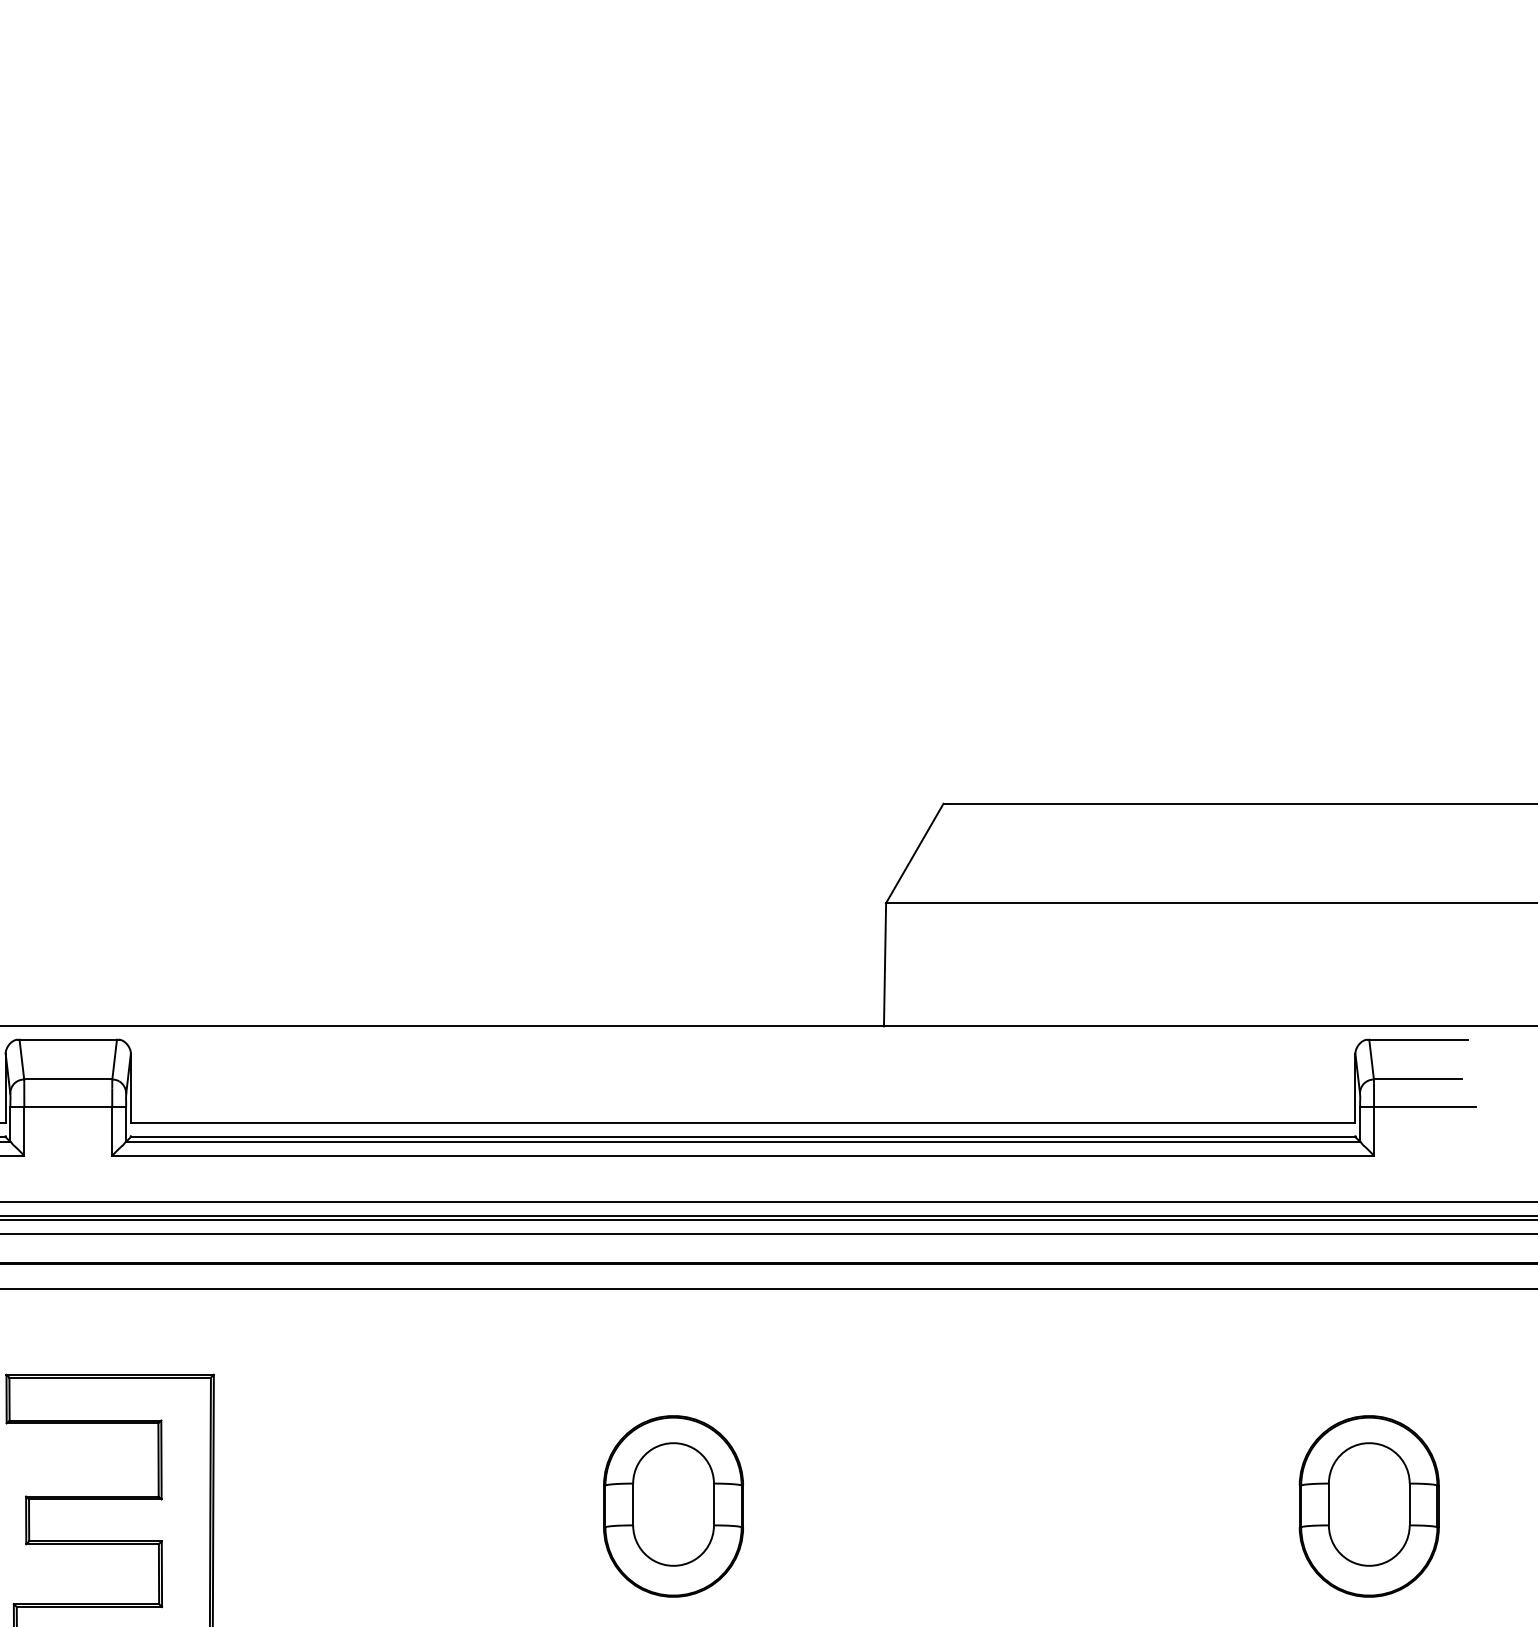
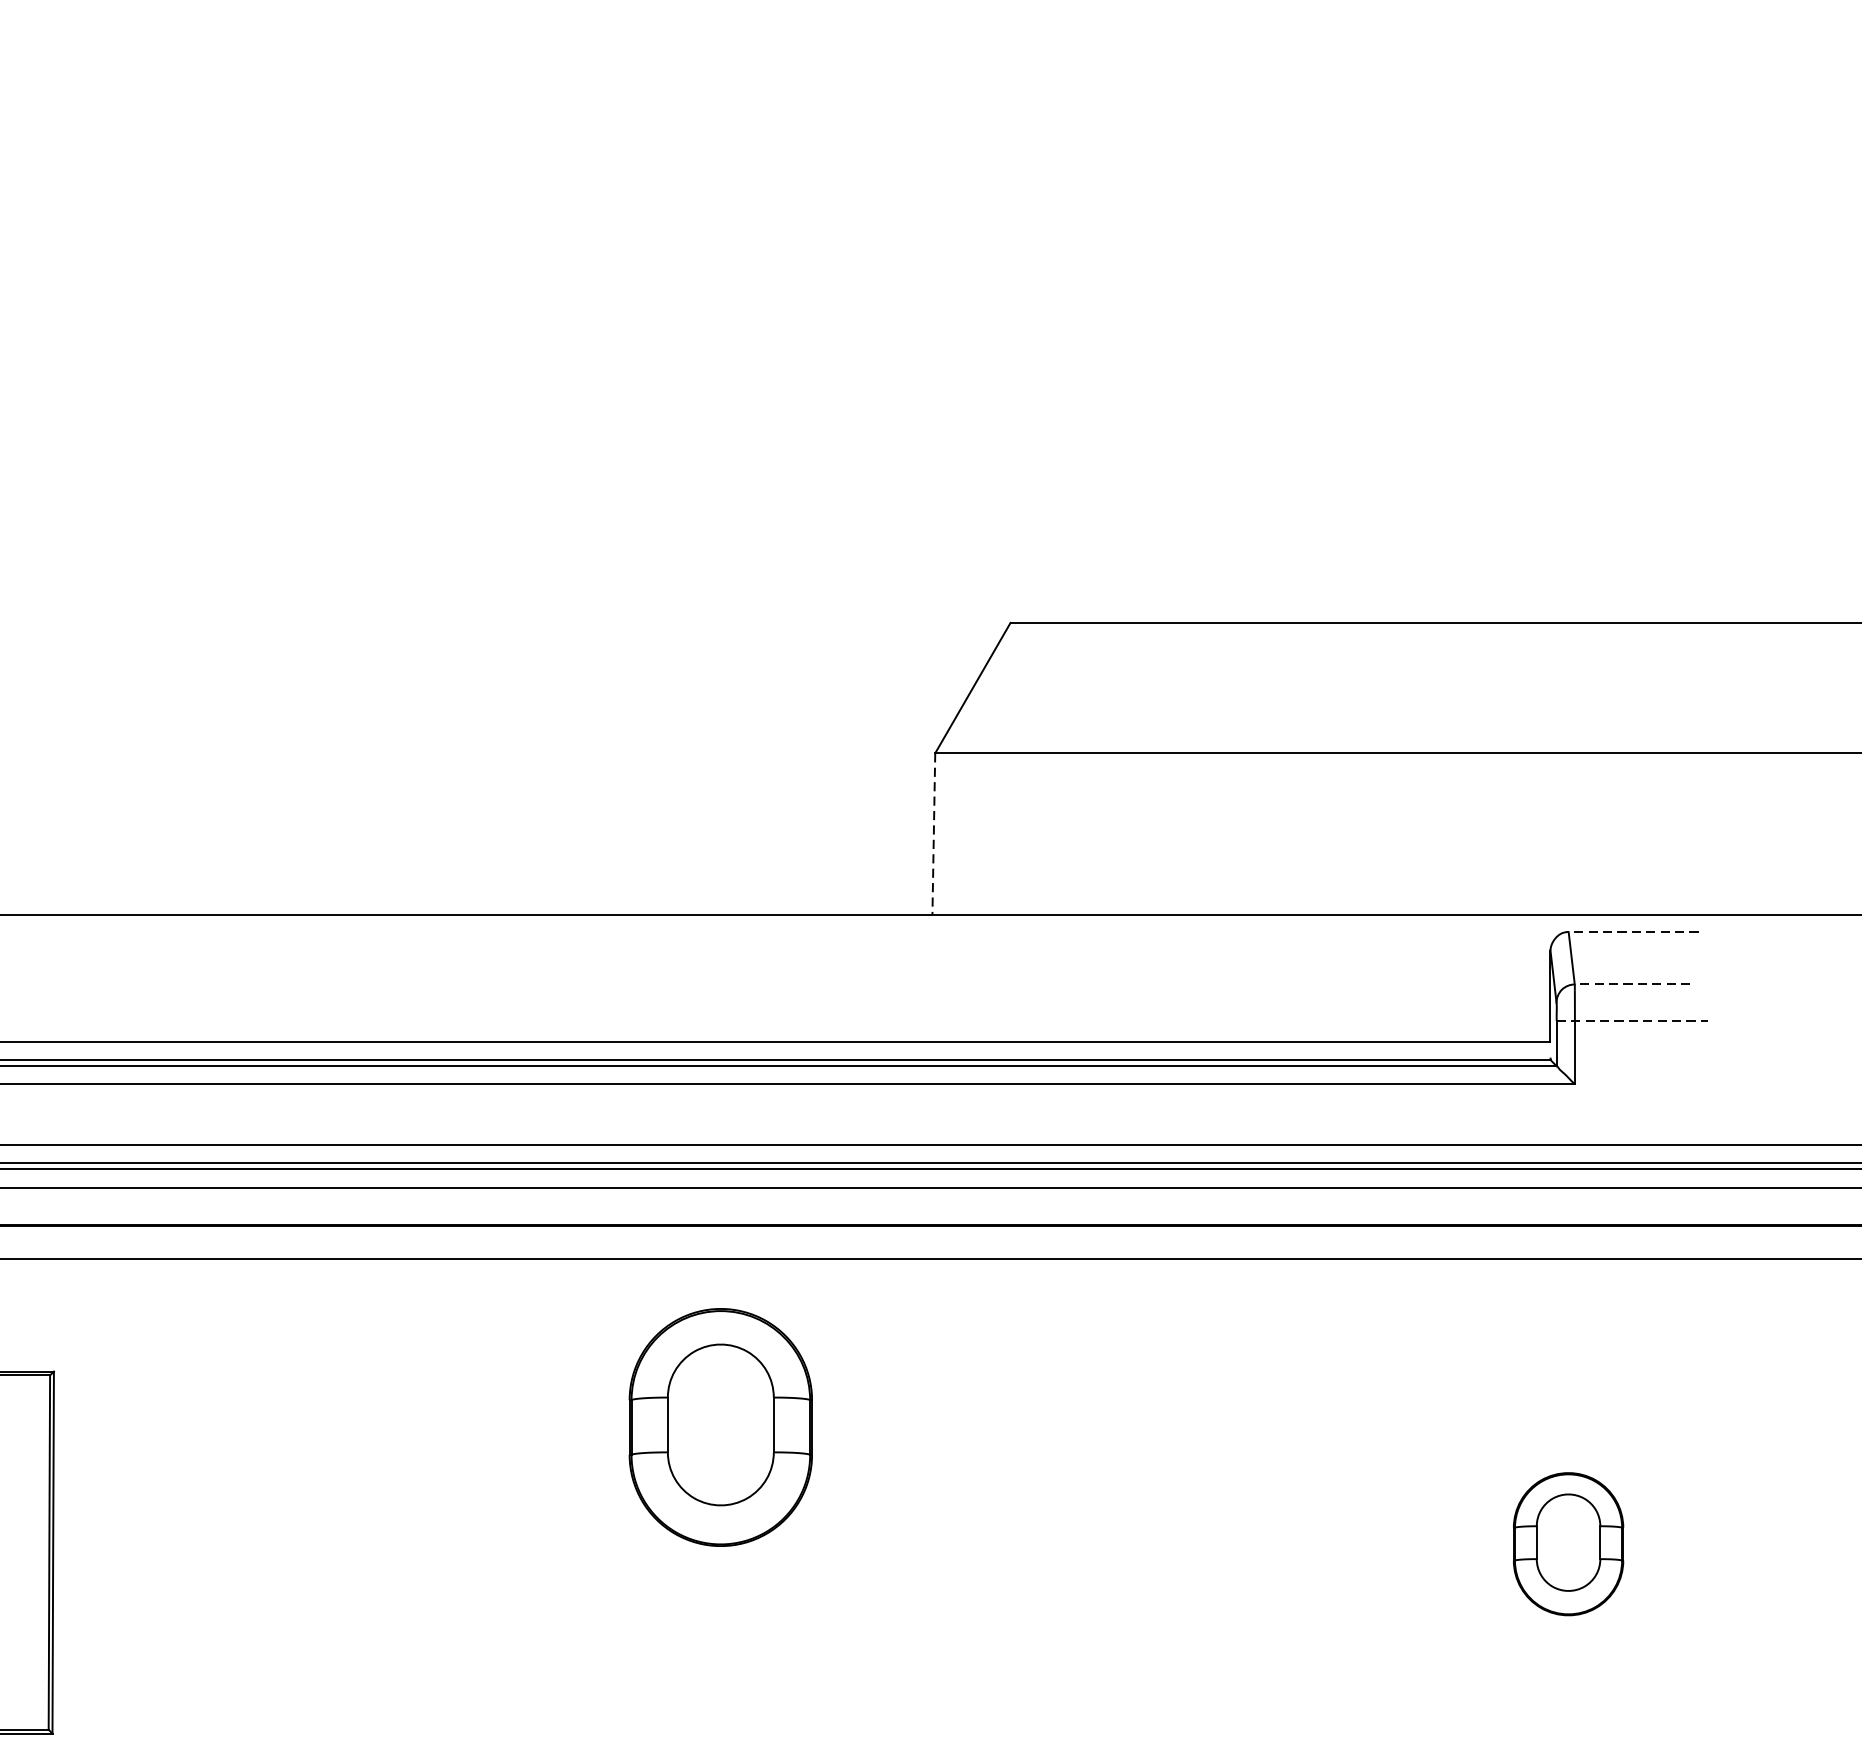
line: (885, 964) -> (934, 833), solid -> dashed
line: (1417, 1039) -> (1631, 932), solid -> dashed
line: (1417, 1079) -> (1631, 984), solid -> dashed
line: (1417, 1107) -> (1631, 1021), solid -> dashed
part: (673, 1506) -> (720, 1427), moved
part: (1368, 1506) -> (1567, 1544), size x0.6

